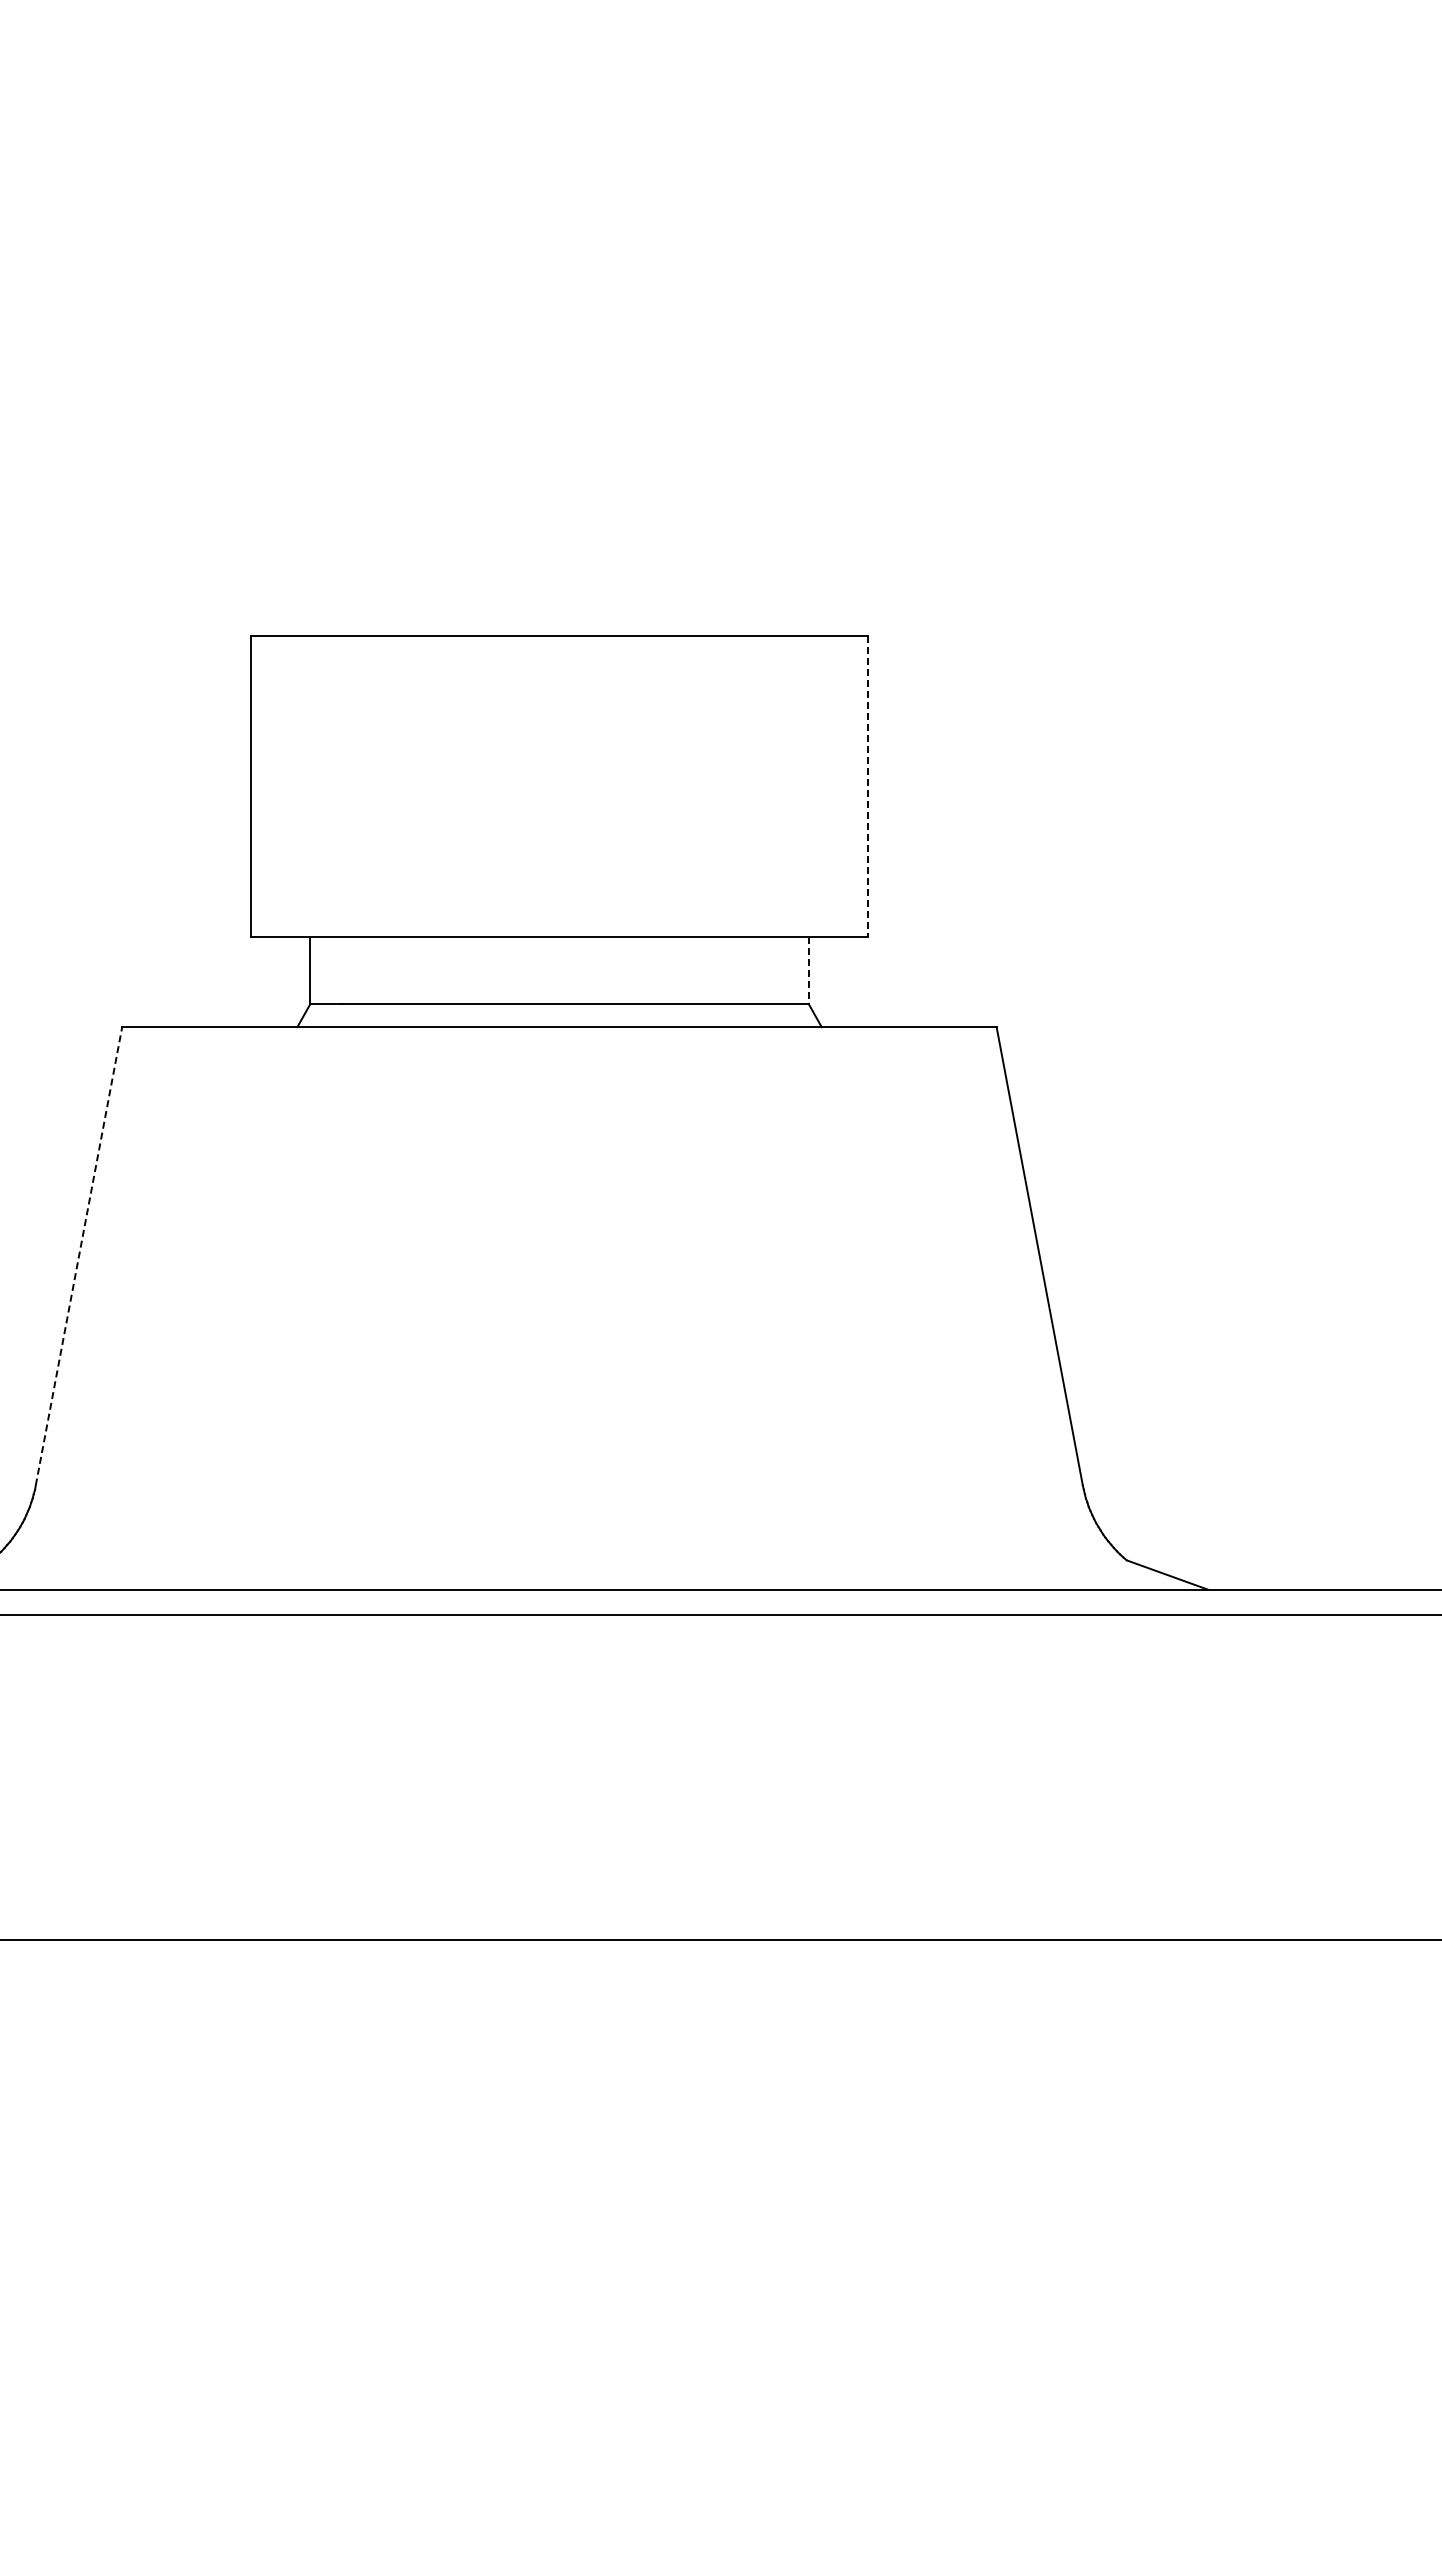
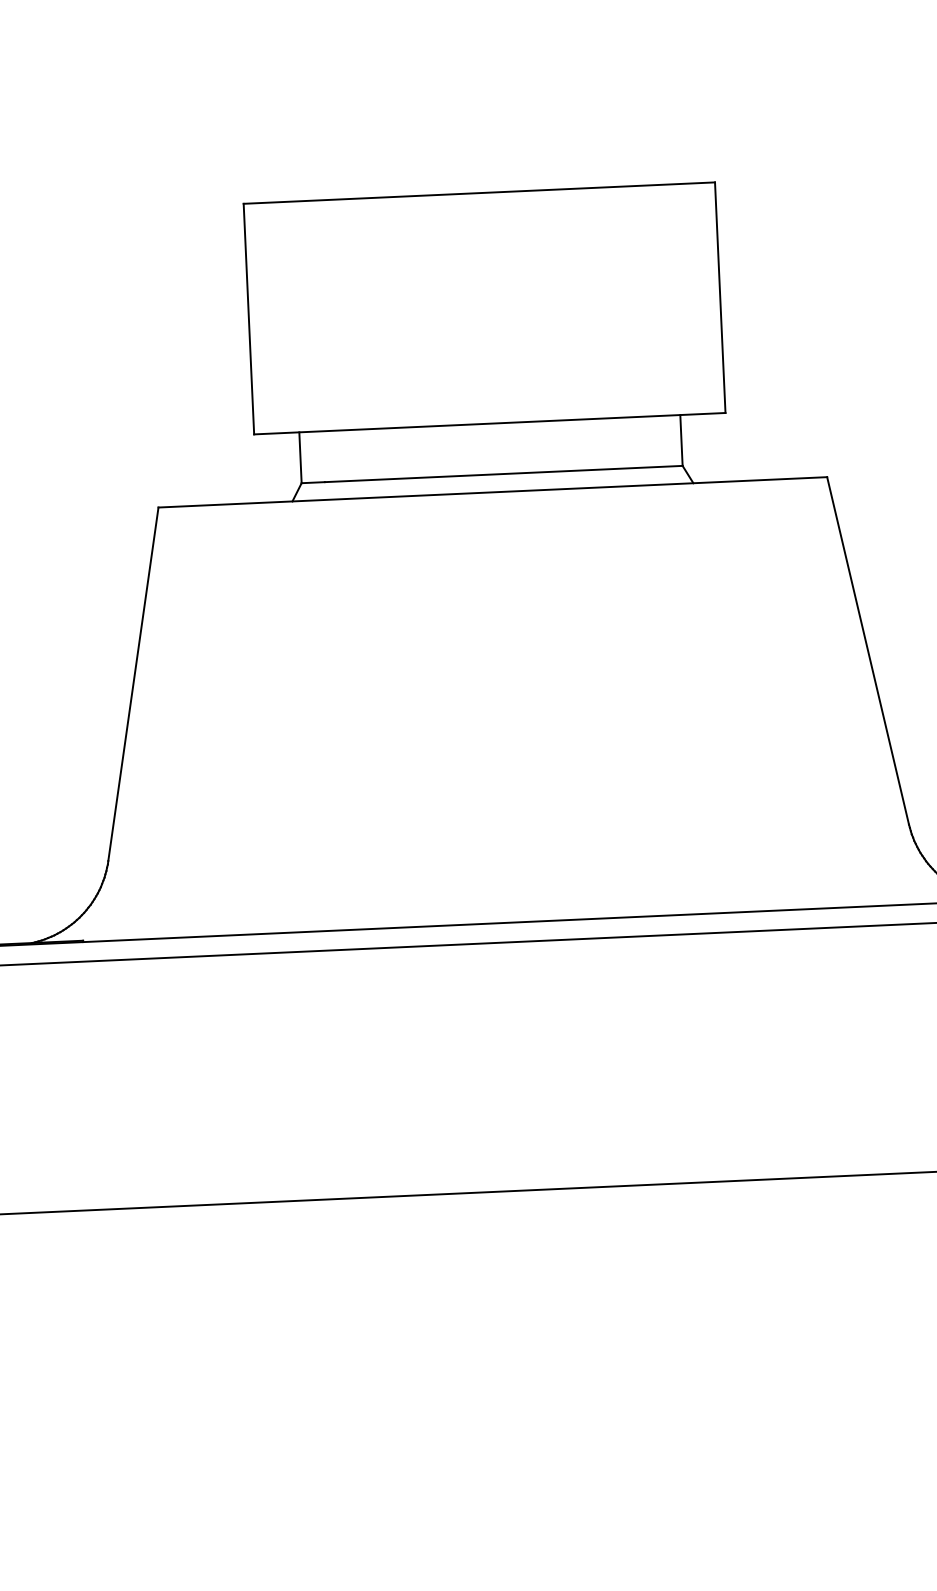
line: (867, 786) -> (720, 297), dashed -> solid
line: (808, 971) -> (681, 441), dashed -> solid
line: (79, 1255) -> (133, 683), dashed -> solid

